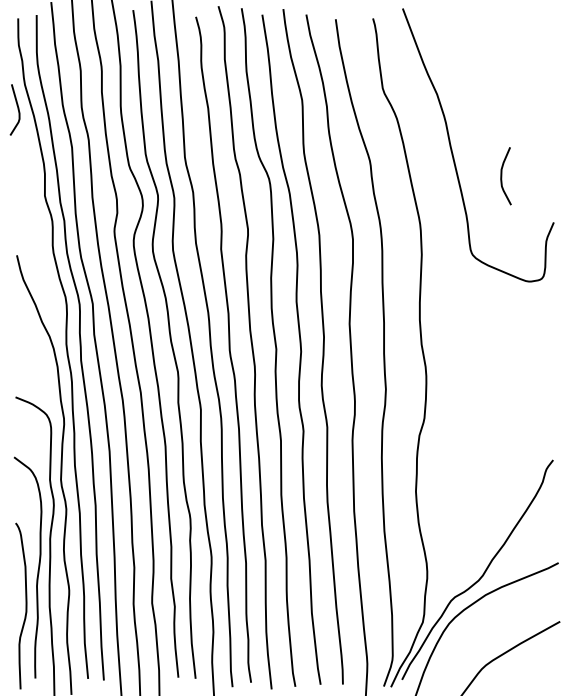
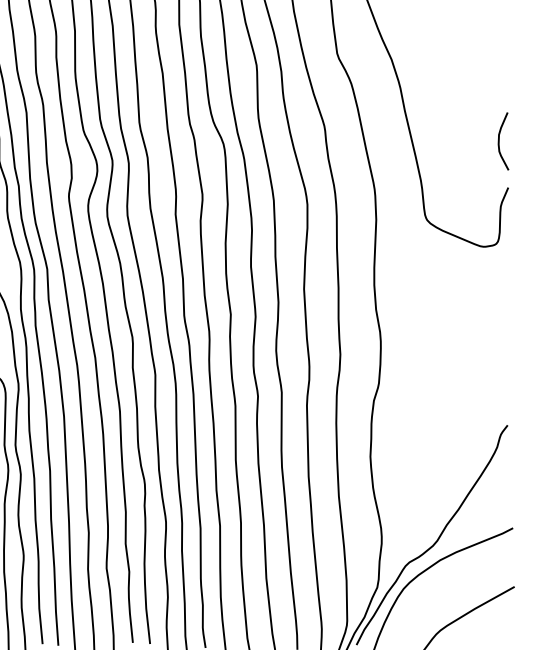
curve: (502, 176) -> (499, 141), moved

